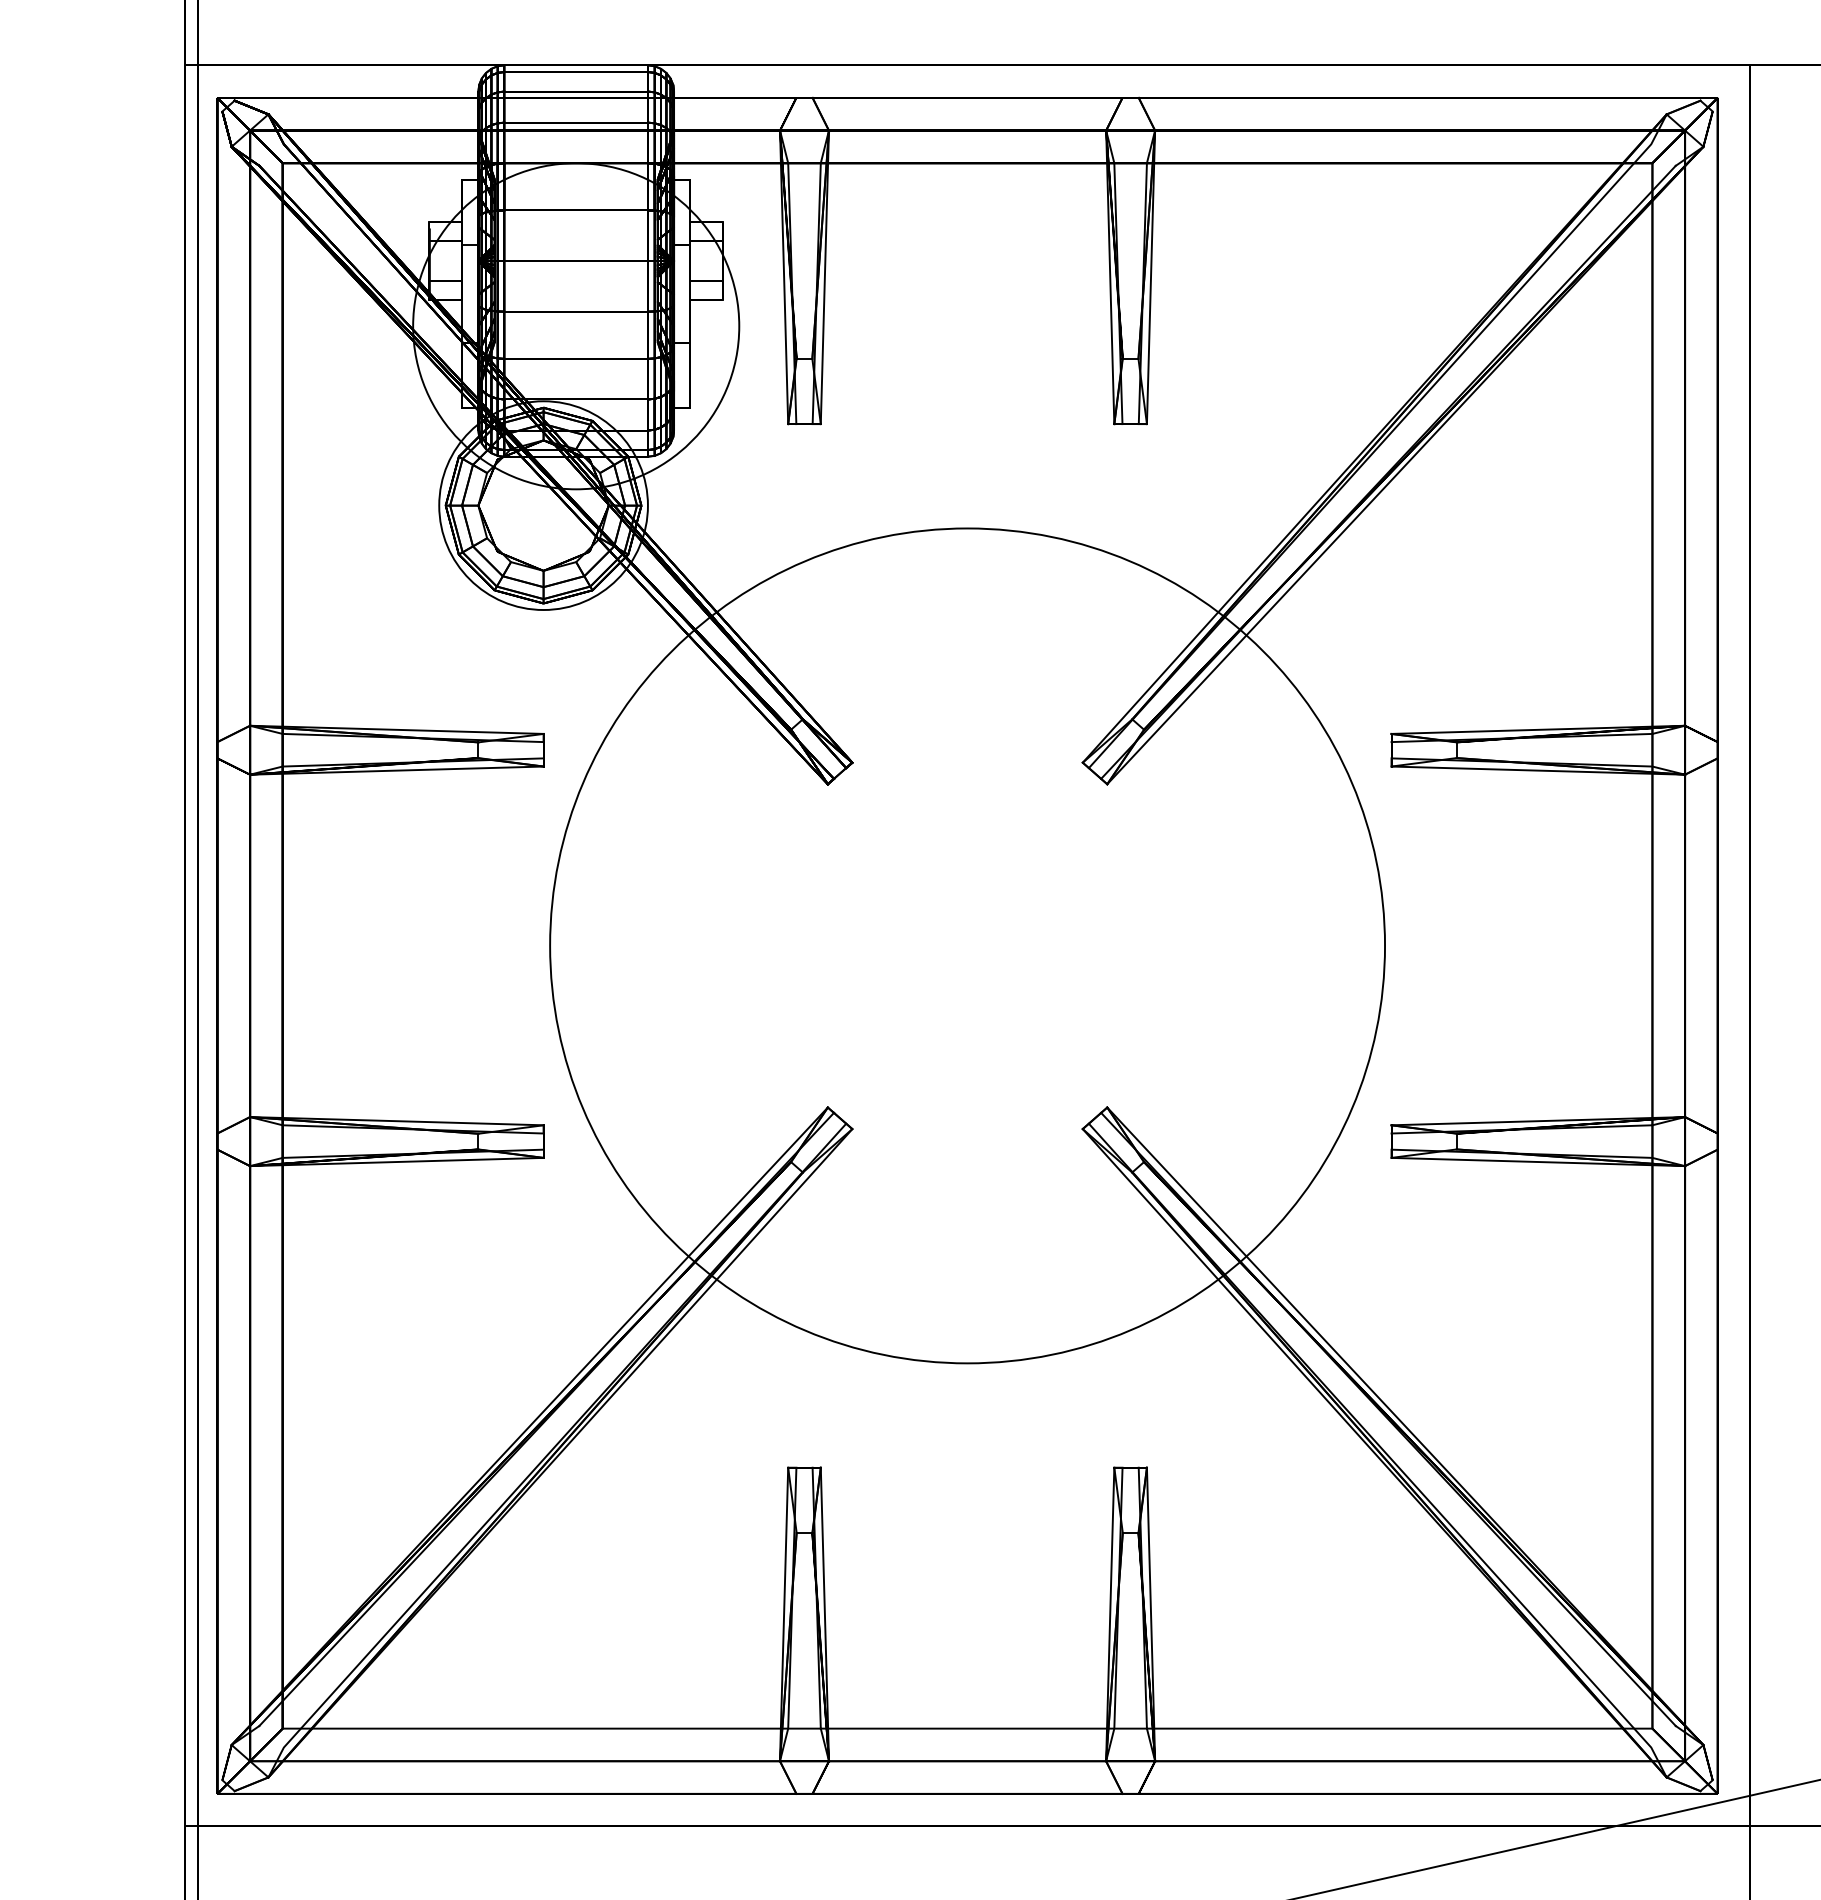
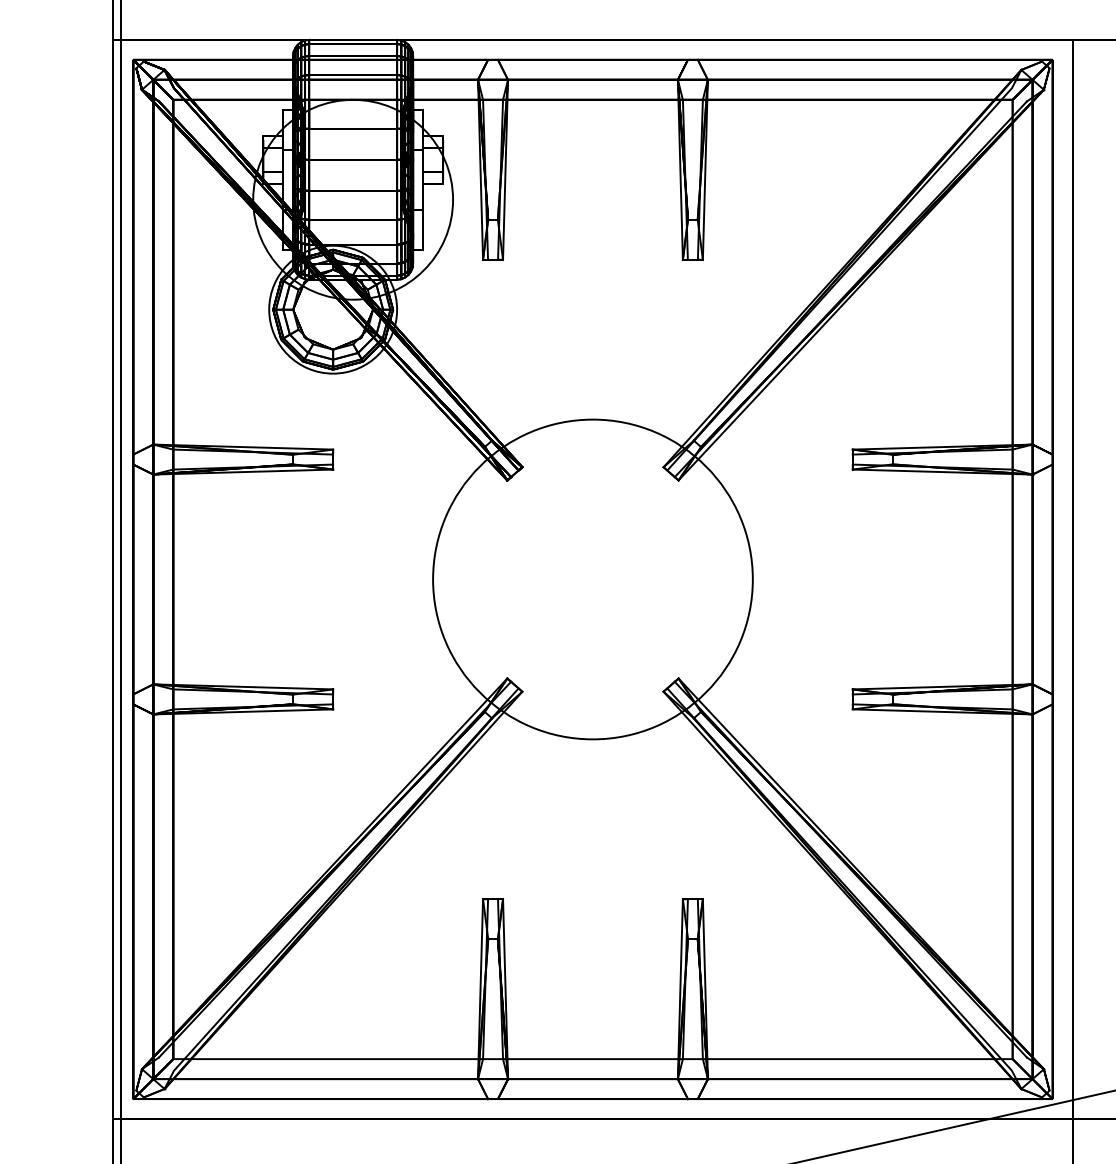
circle: (966, 945) -> (592, 579), size x0.62

